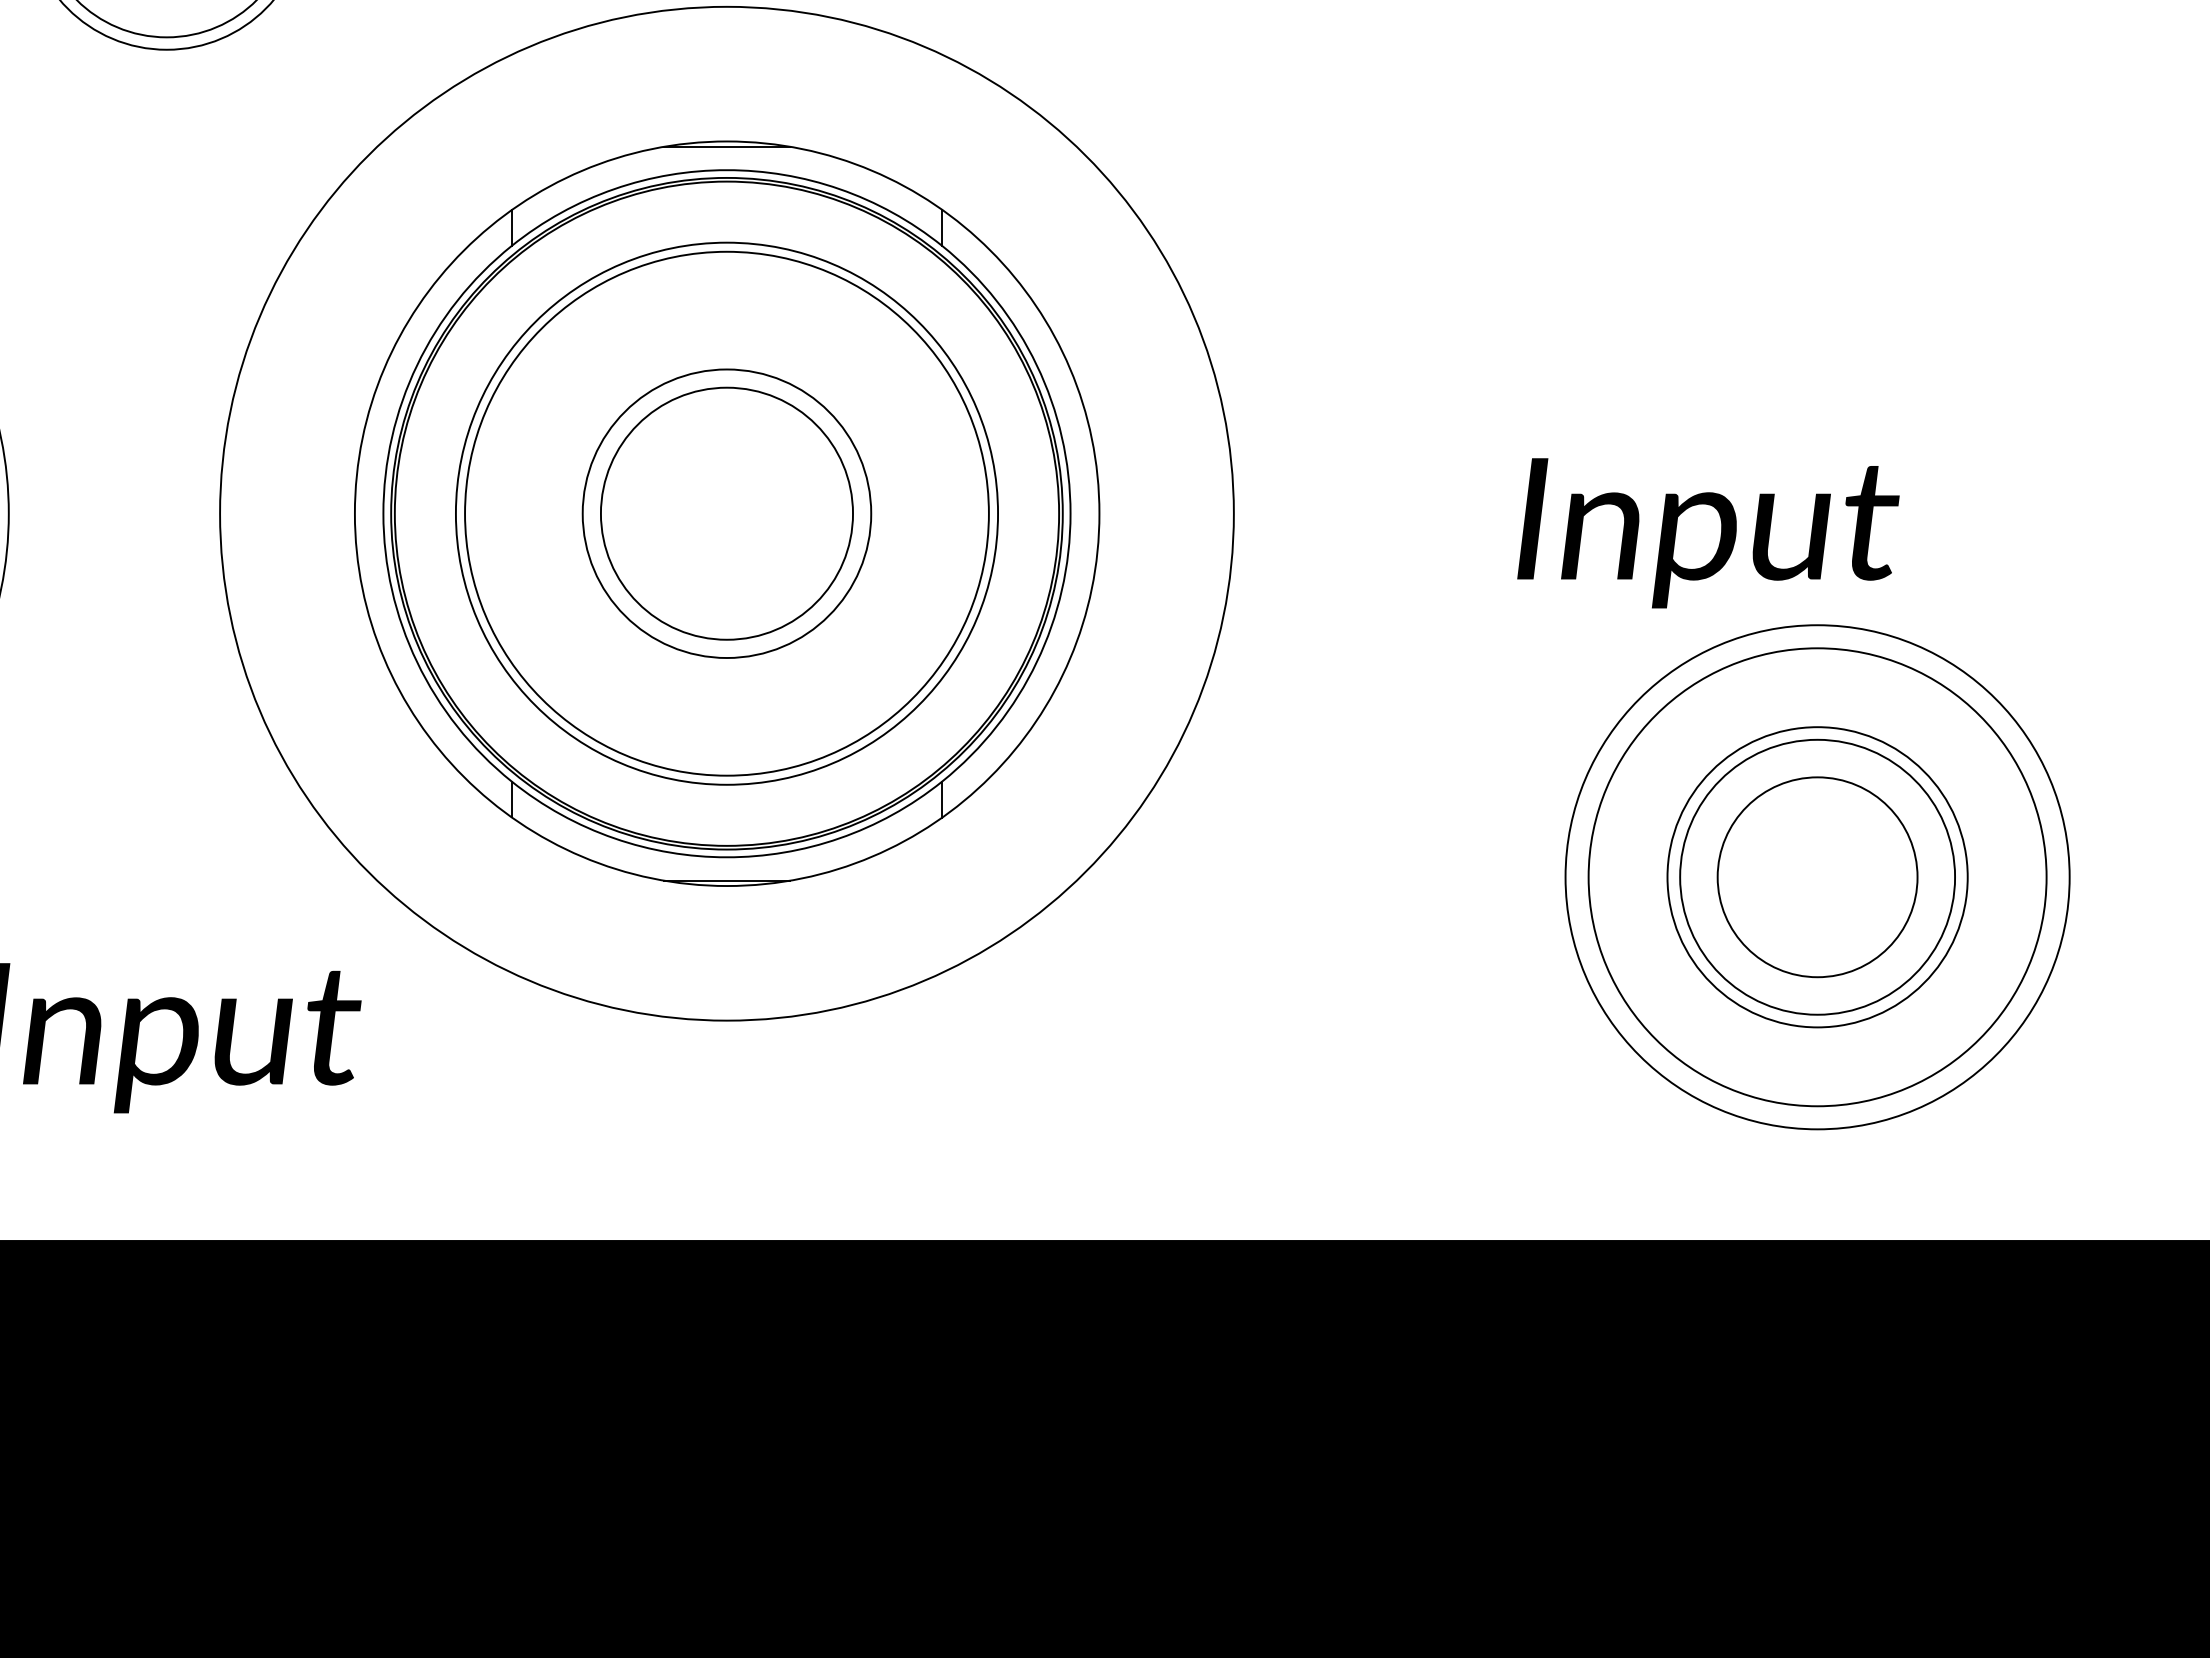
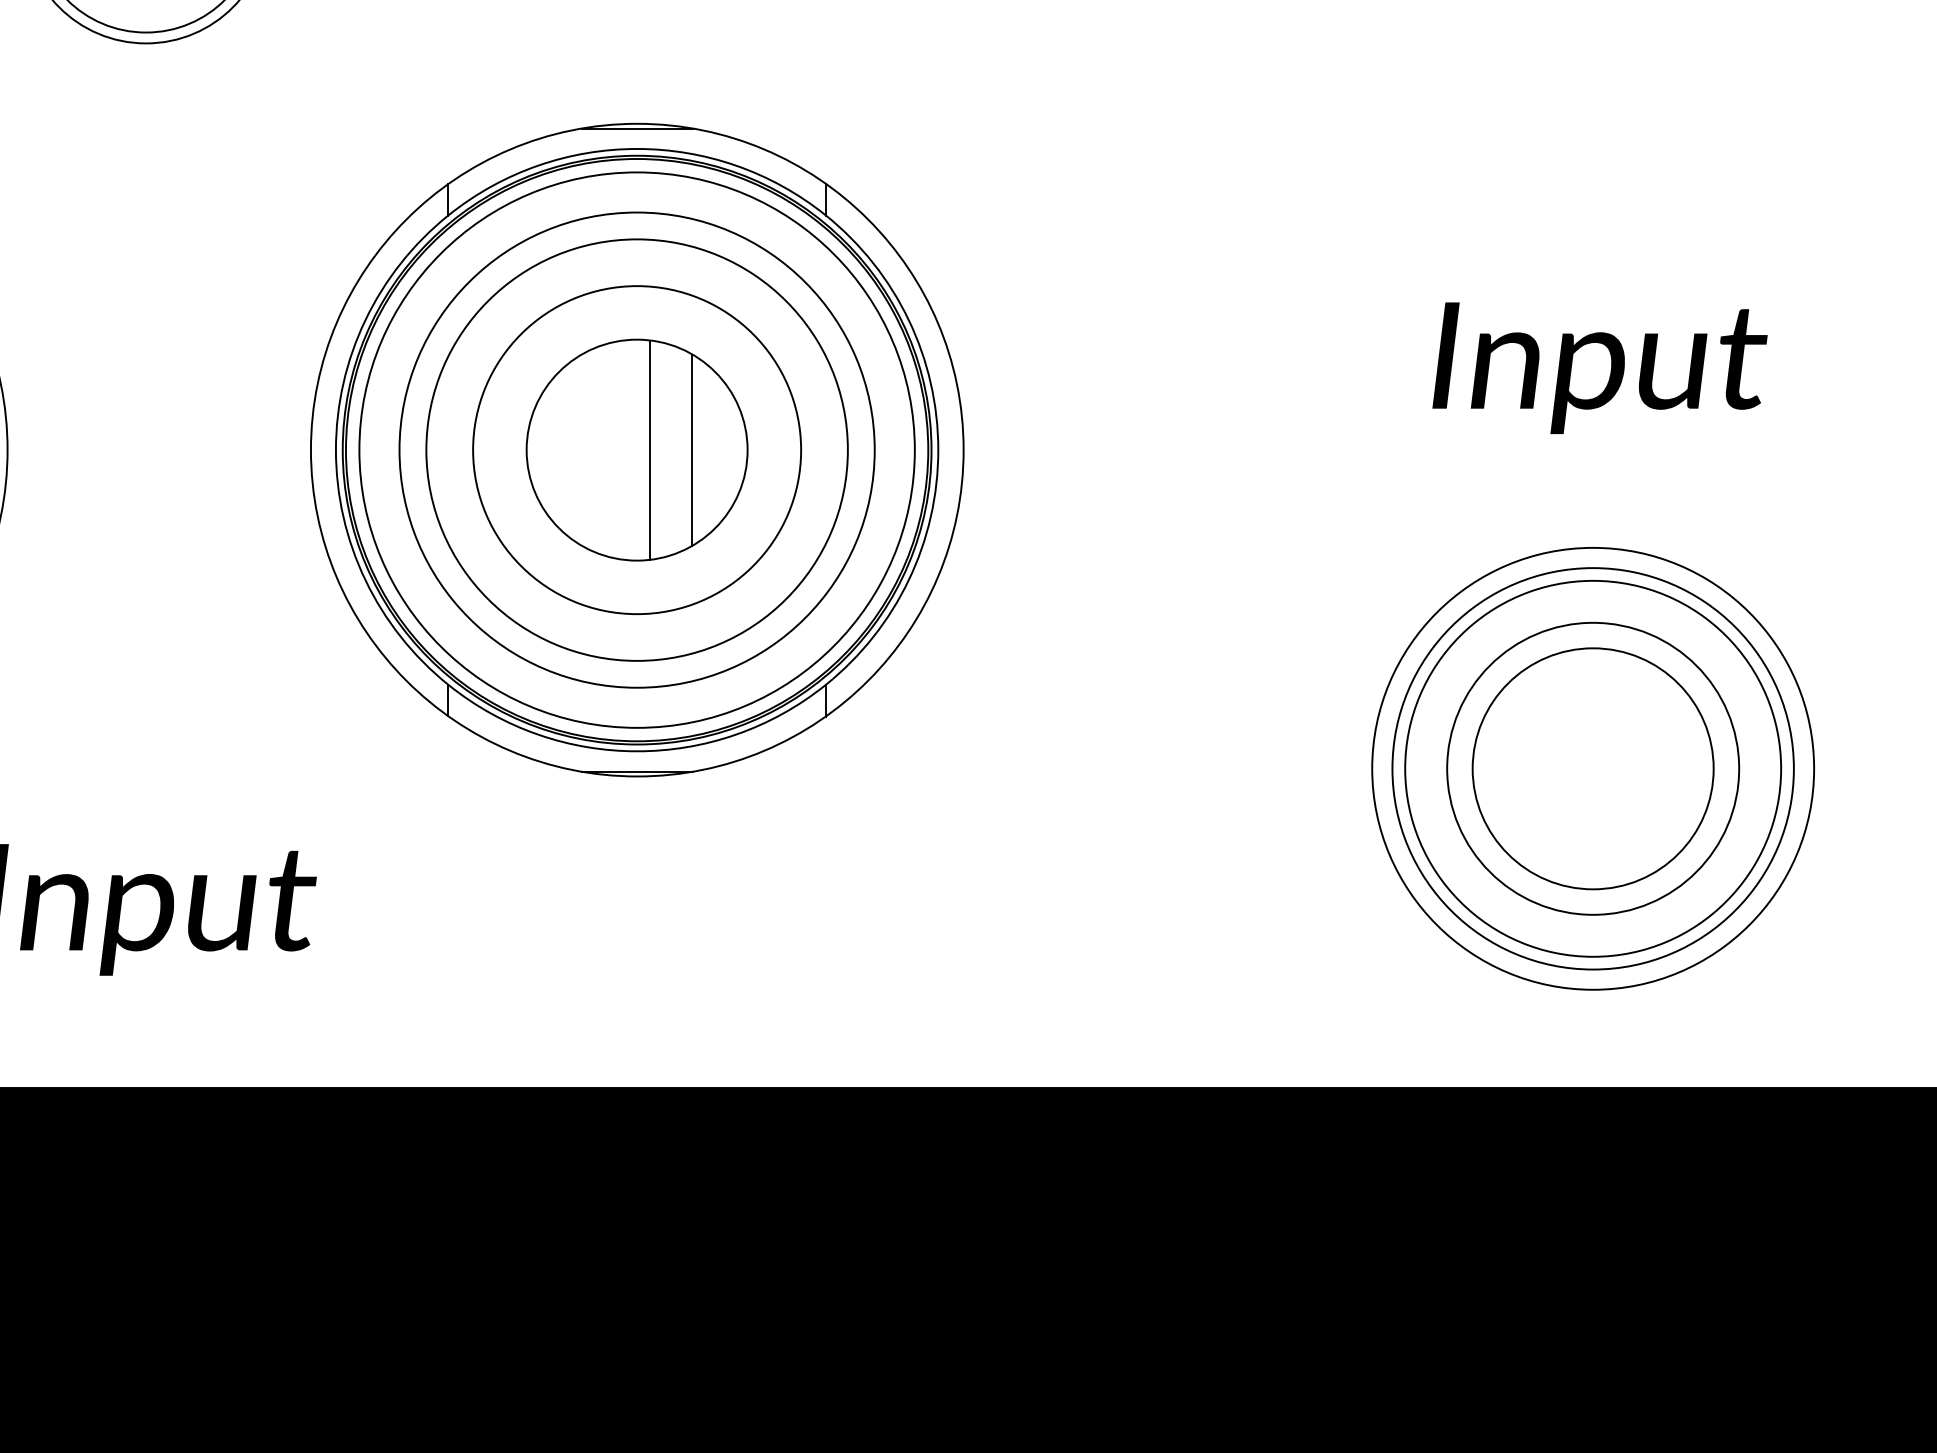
circle: (726, 513) -> (636, 449), size x0.62
circle: (726, 513) -> (636, 449), size x0.71
circle: (726, 513) -> (636, 449), size x1.67
line: (741, 513) -> (649, 449), added
line: (790, 513) -> (692, 449), added
text: (1708, 533) -> (1600, 368), moved
circle: (1817, 876) -> (1593, 768), size x1.43
circle: (1817, 876) -> (1593, 768), size x1.67

